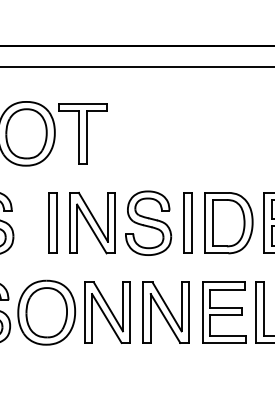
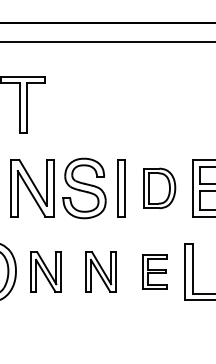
part: (228, 223) -> (159, 188), size x0.7
part: (107, 312) -> (46, 271), size x0.7
part: (165, 312) -> (100, 271), size x0.7
part: (224, 312) -> (155, 271), size x0.6

